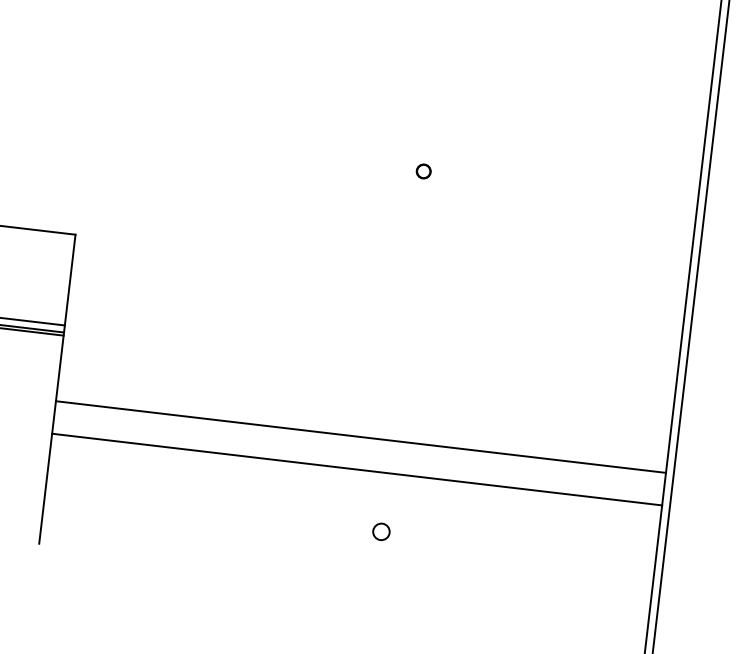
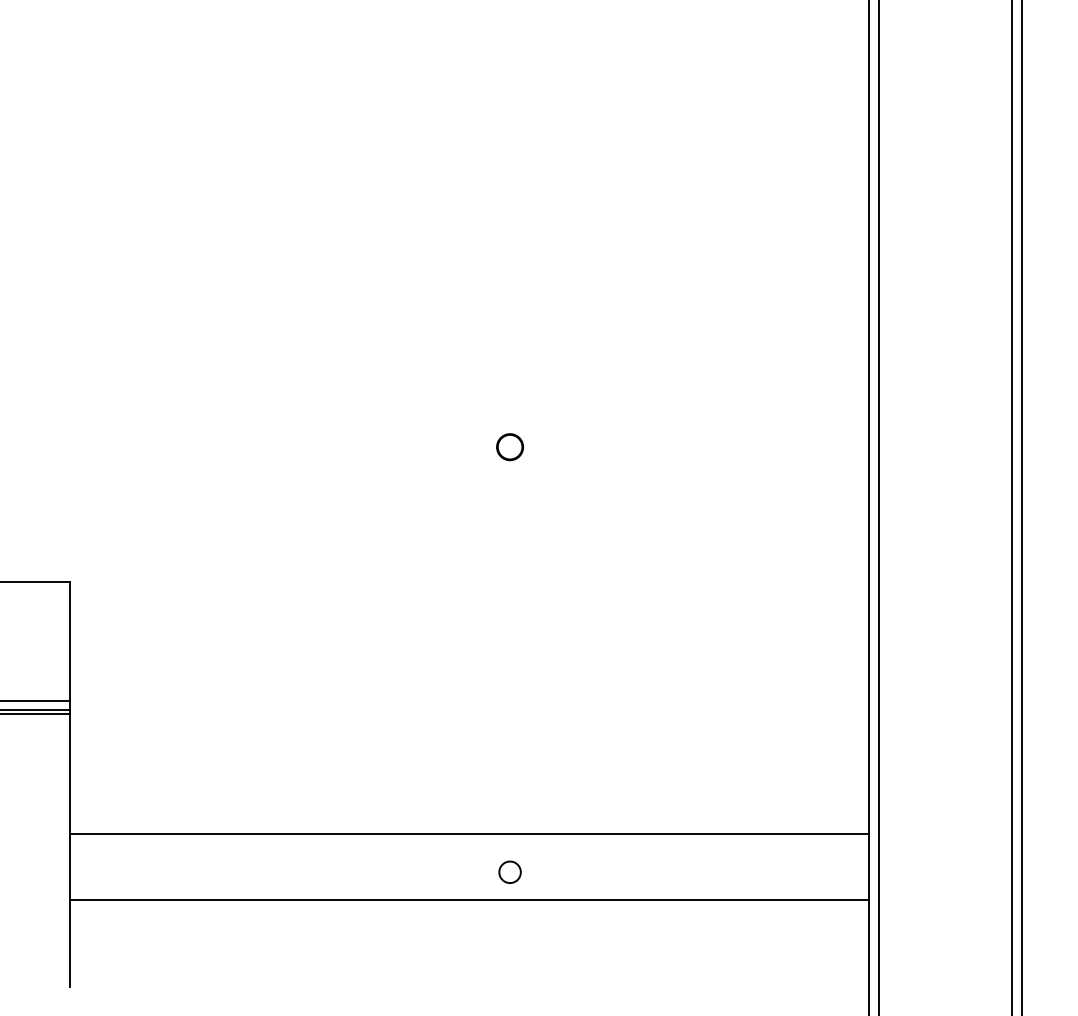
circle: (423, 171) -> (509, 447), size x1.43
line: (360, 436) -> (468, 833), moved
line: (356, 469) -> (468, 900), moved
circle: (381, 531) -> (509, 871), moved

